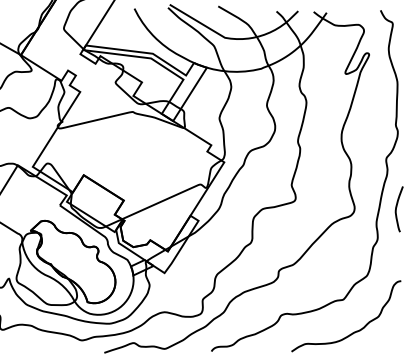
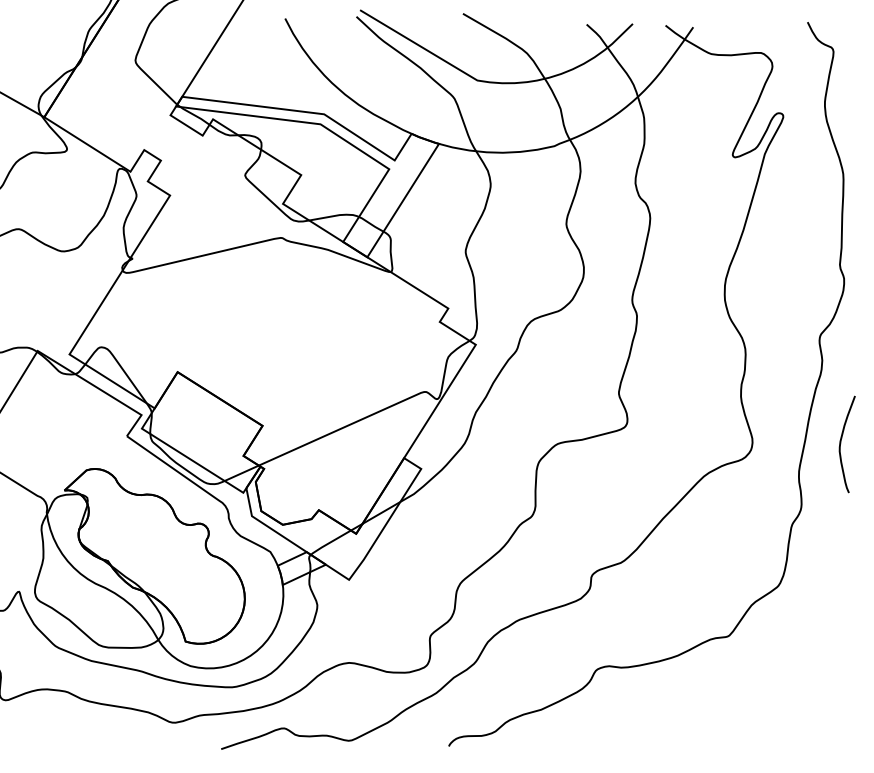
curve: (354, 331) -> (752, 703), removed

